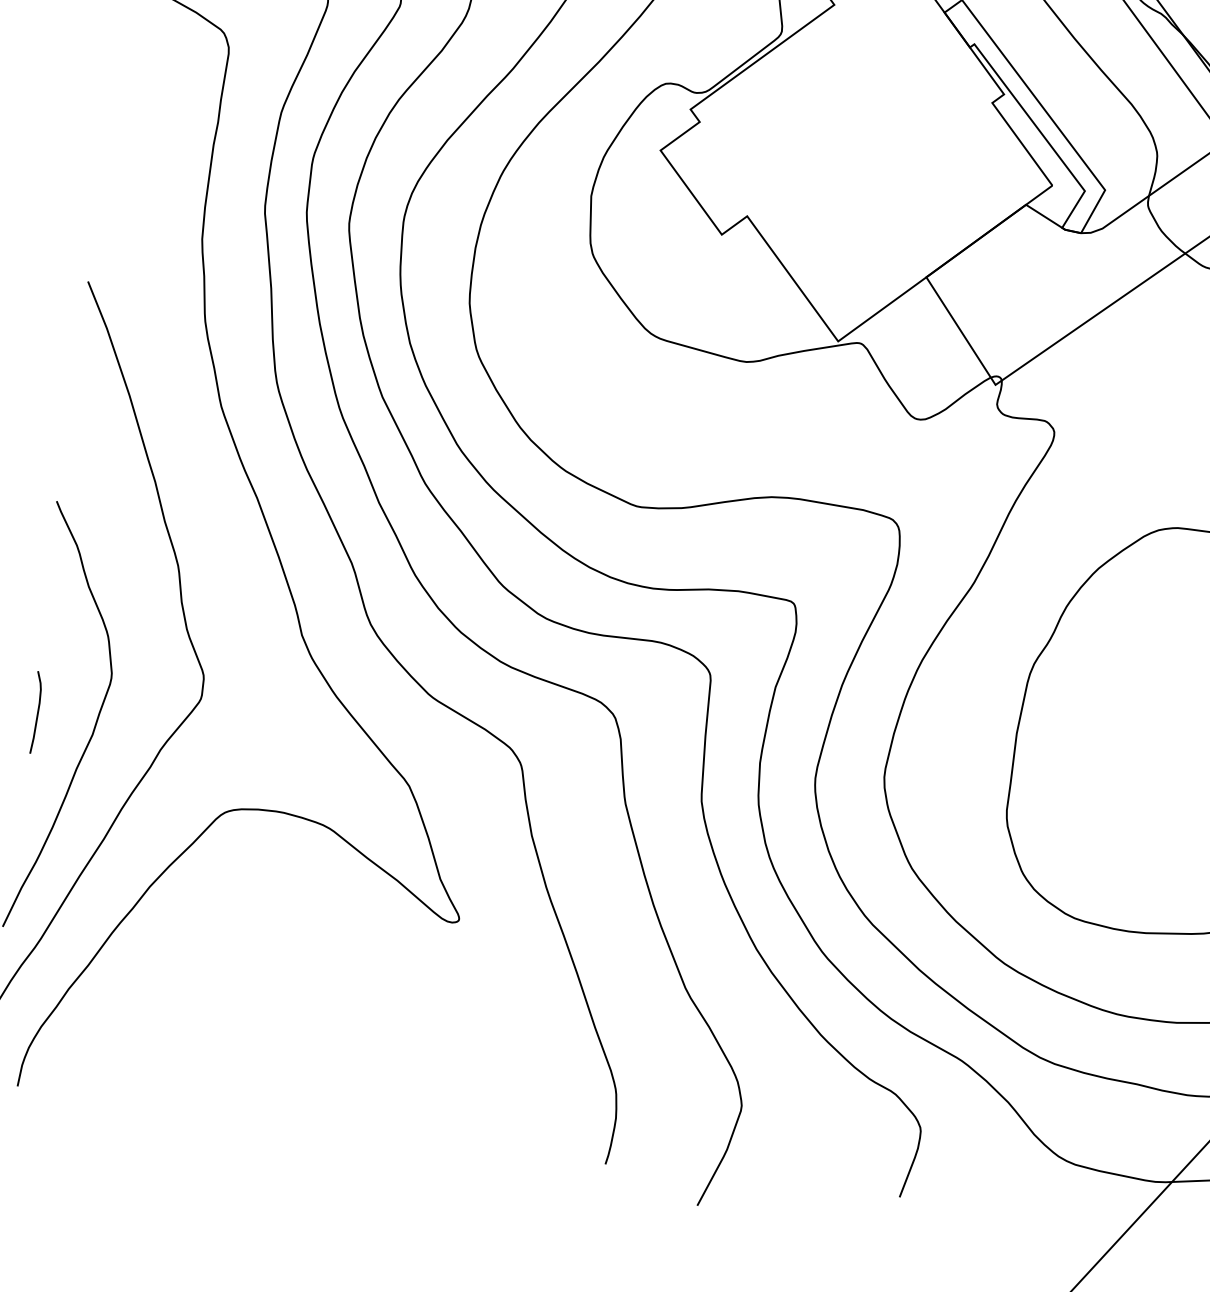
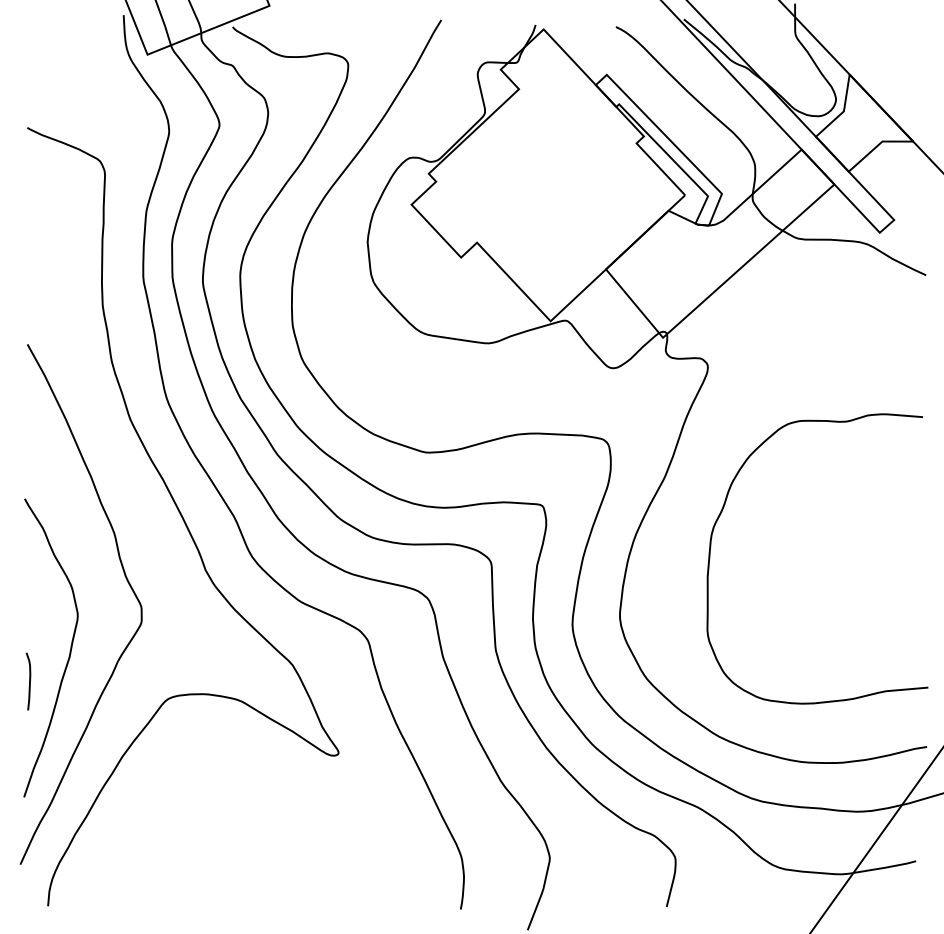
curve: (37, 712) -> (29, 681), moved

